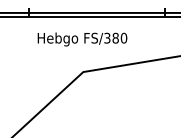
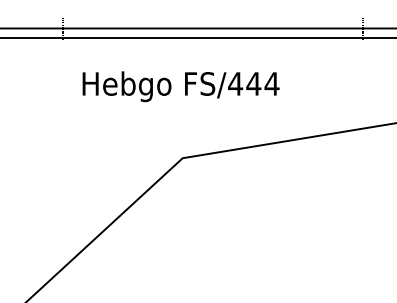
text: (115, 37) -> (253, 82), FS/380 -> FS/444

